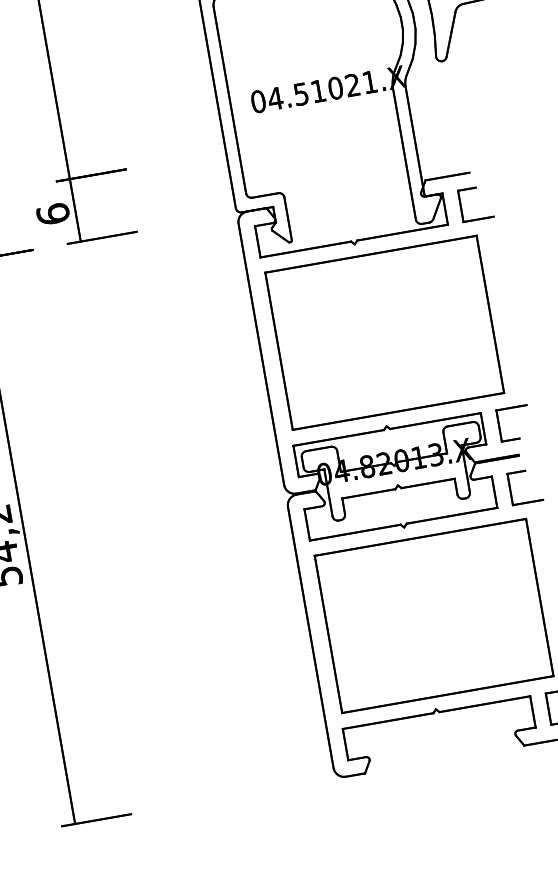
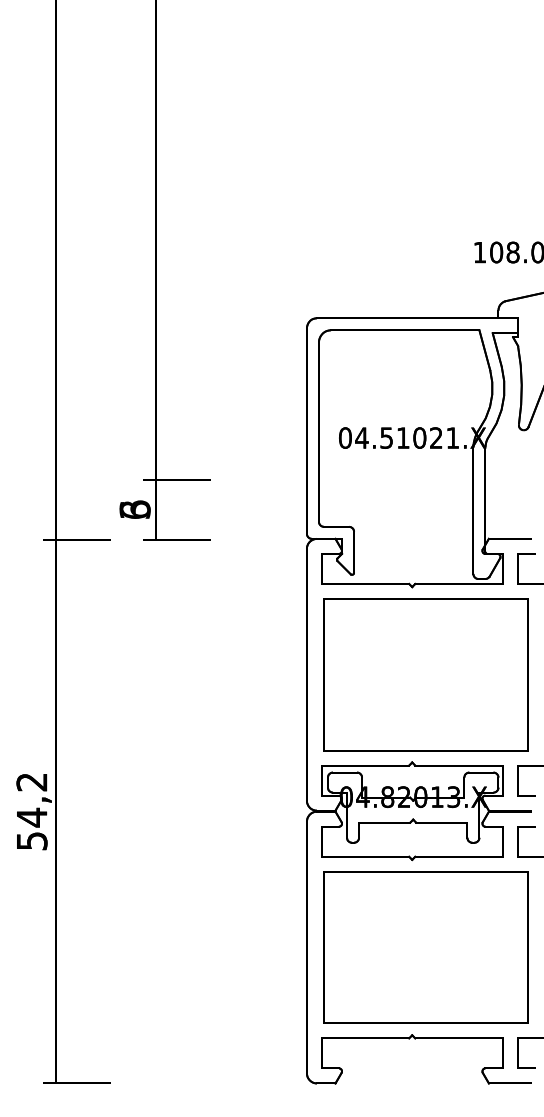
text: (52, 214) -> (134, 509), 6 -> 3

